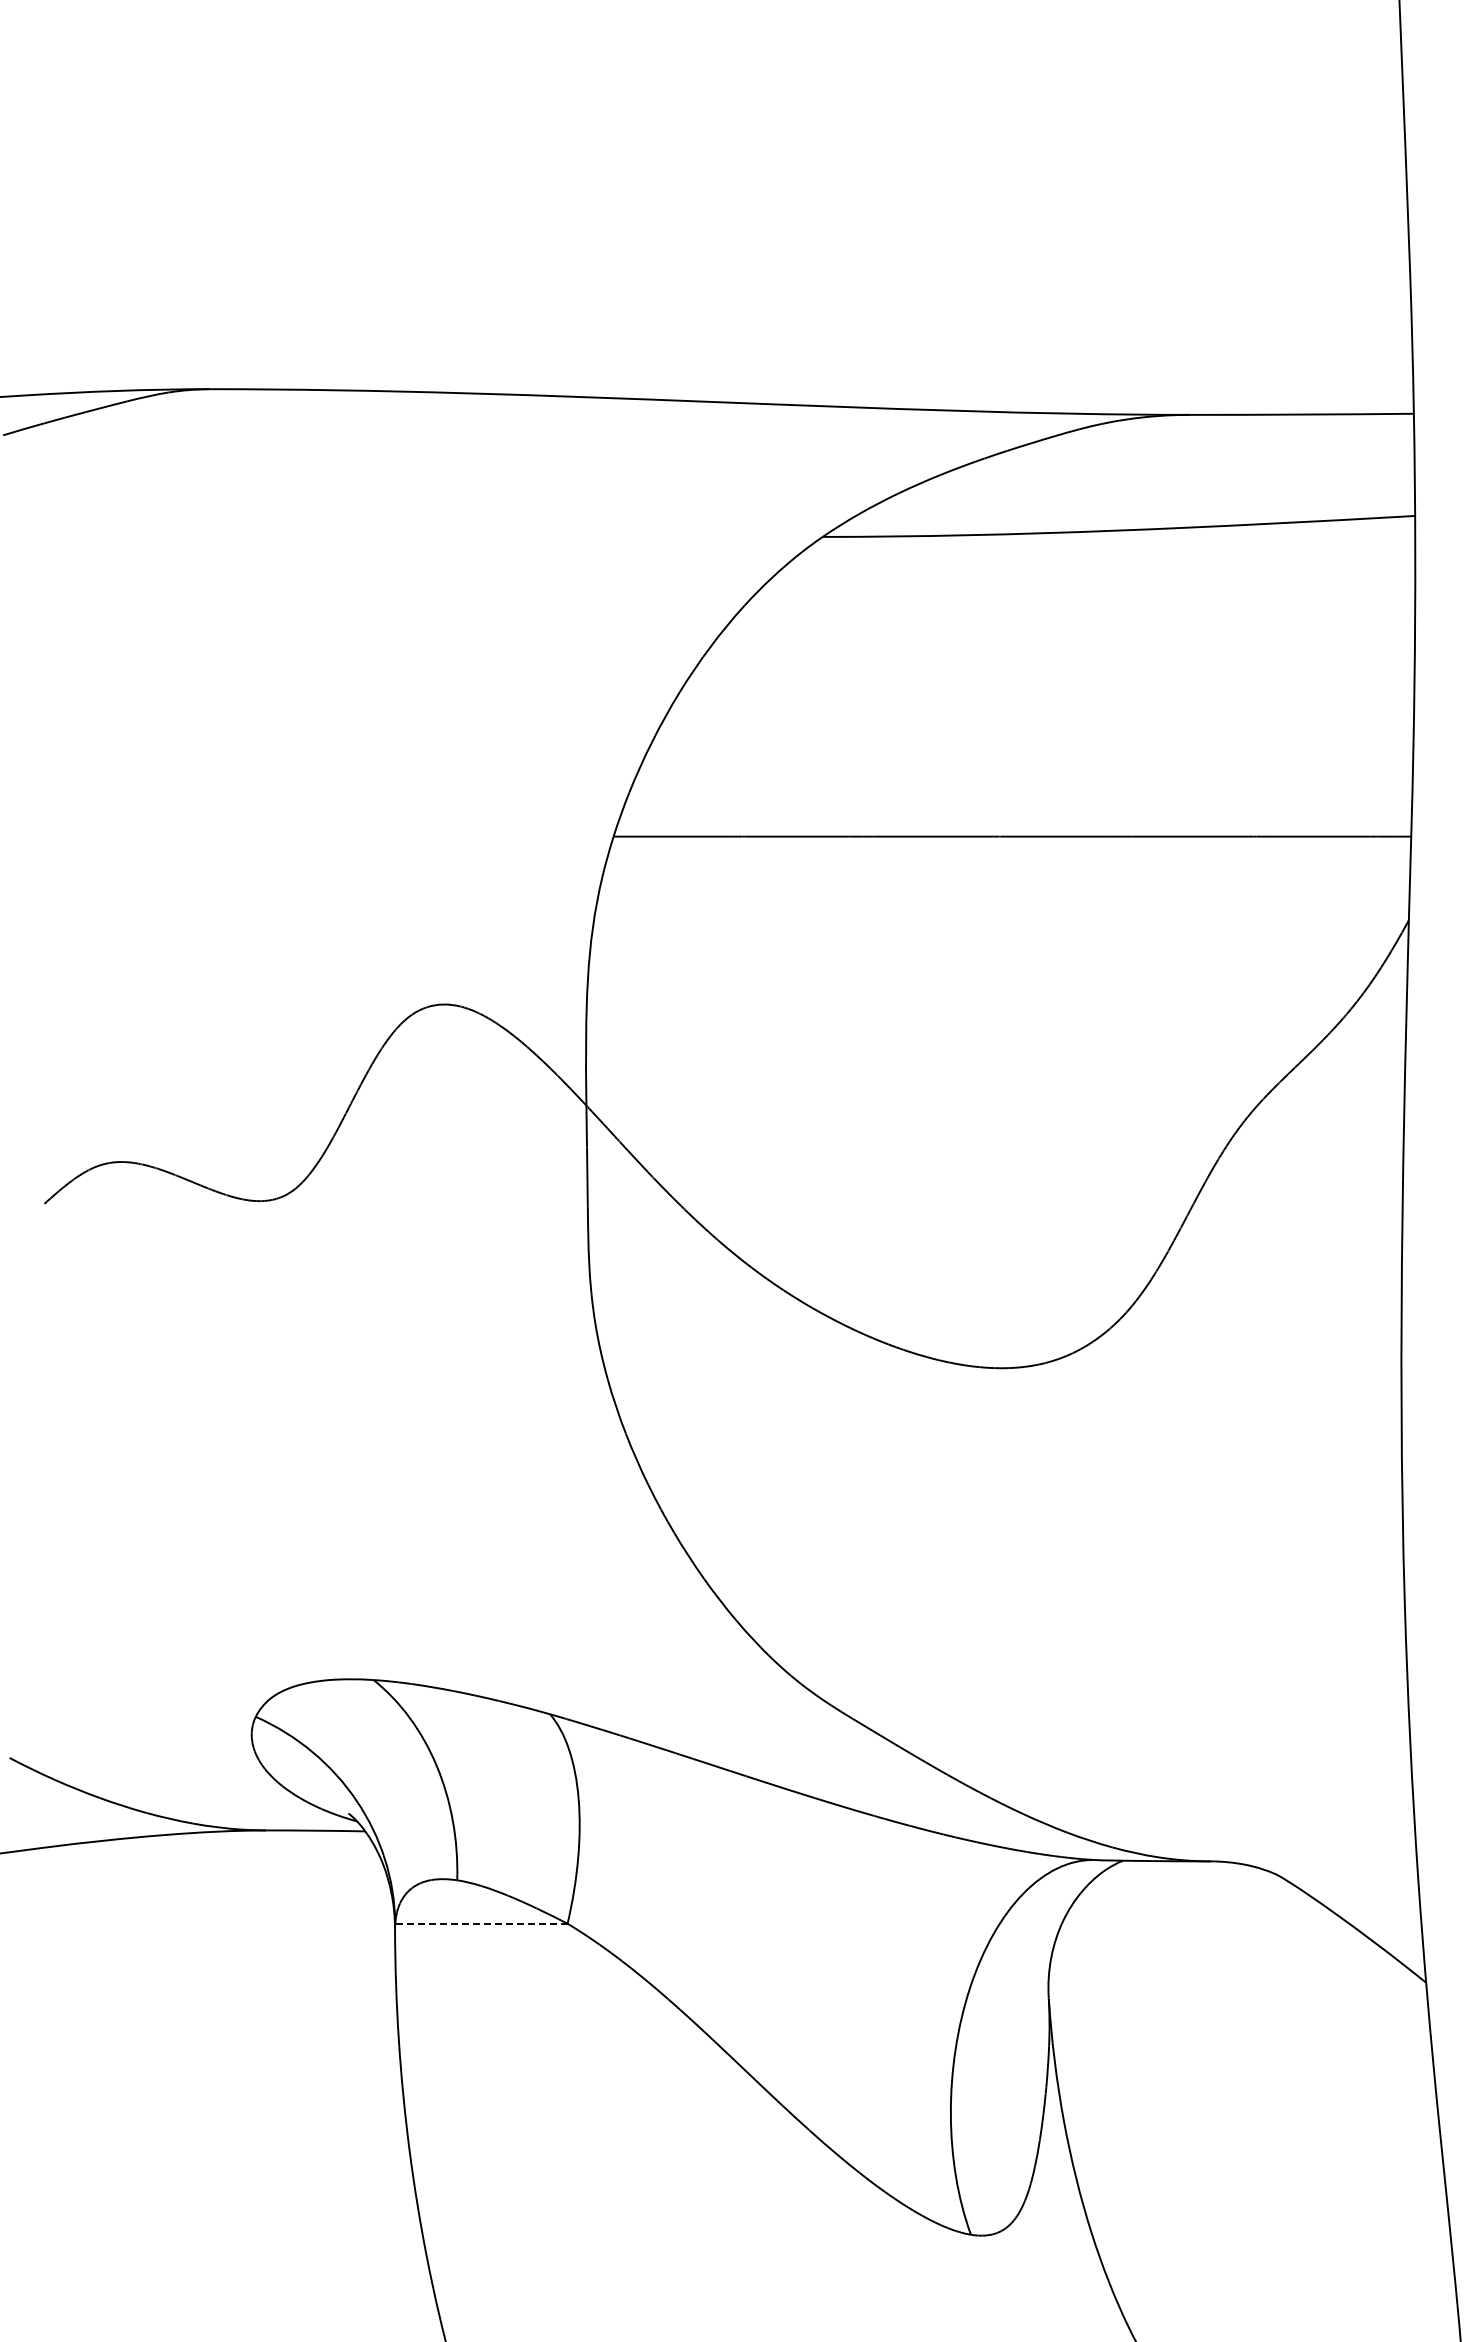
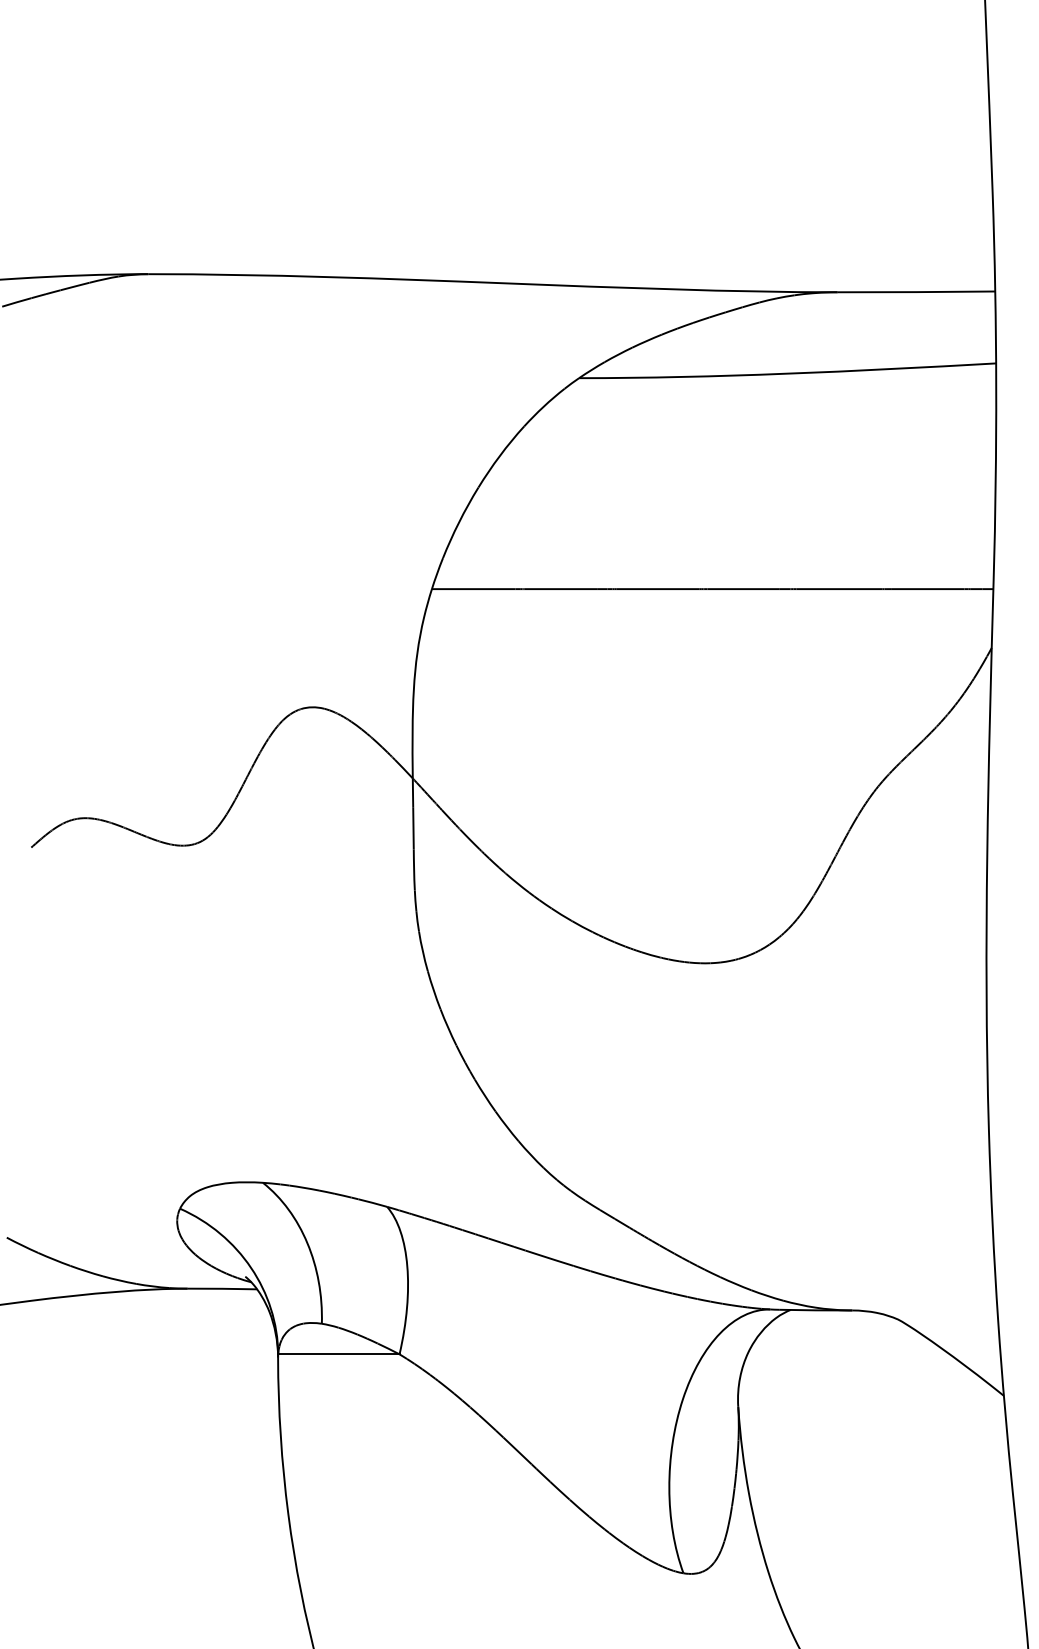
line: (480, 1923) -> (338, 1354), dashed -> solid

